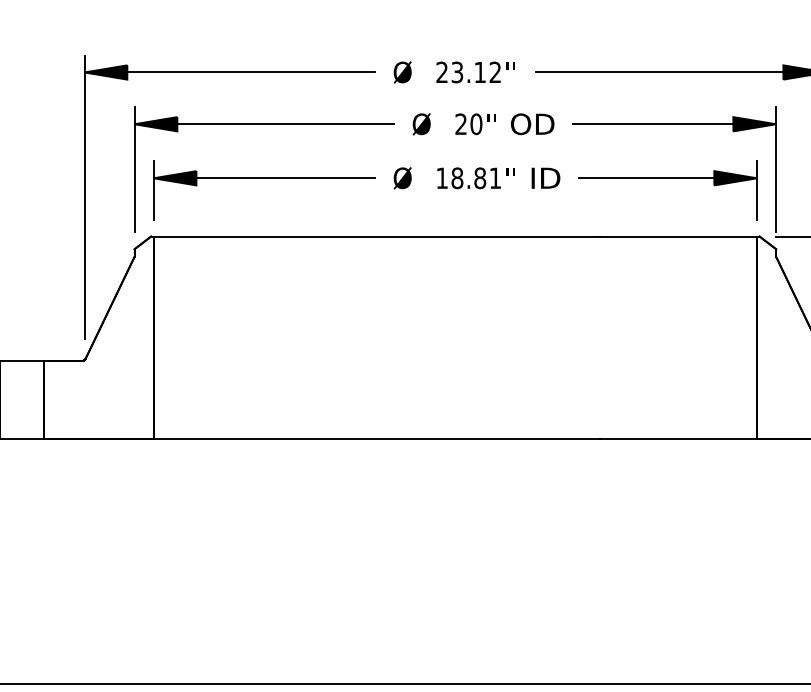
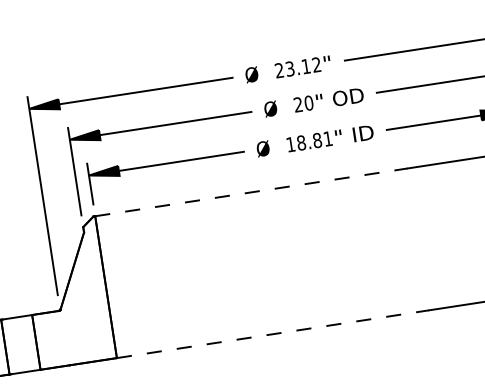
line: (377, 236) -> (251, 192), solid -> dashed
line: (377, 439) -> (273, 334), solid -> dashed

